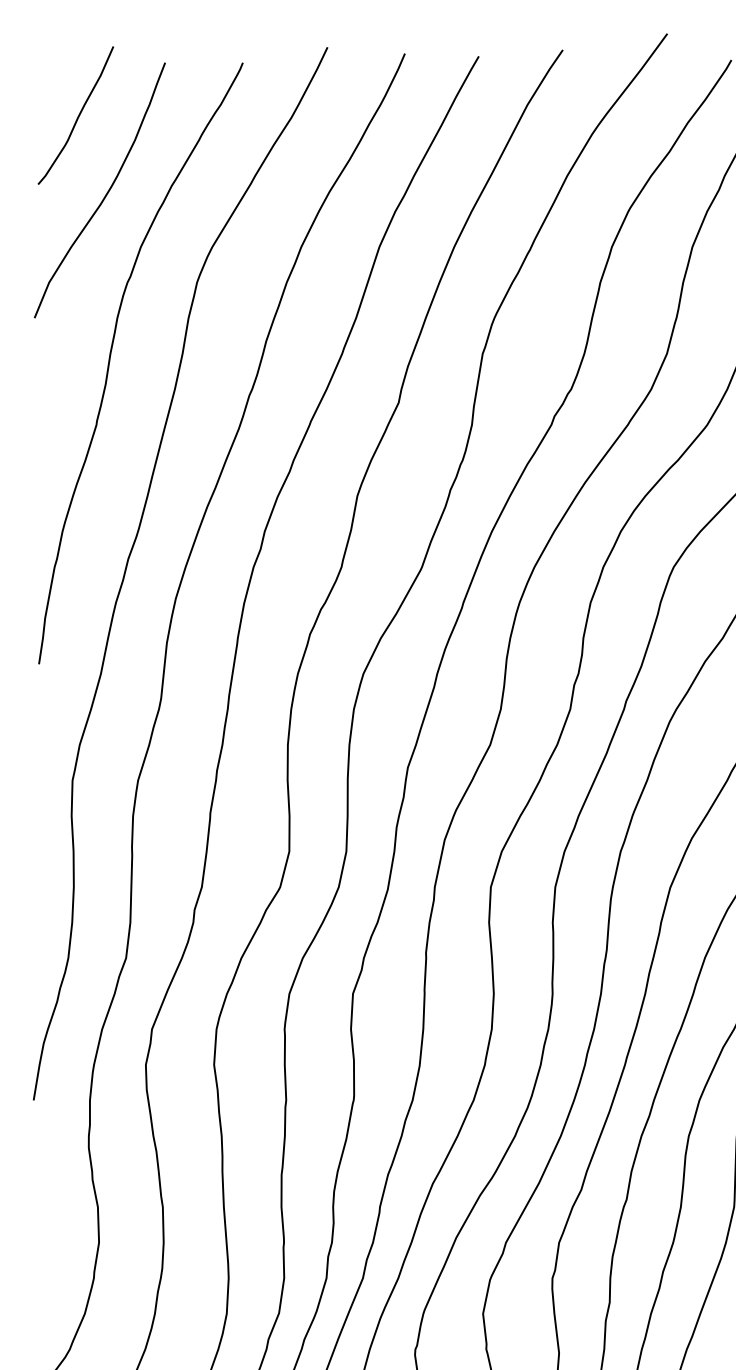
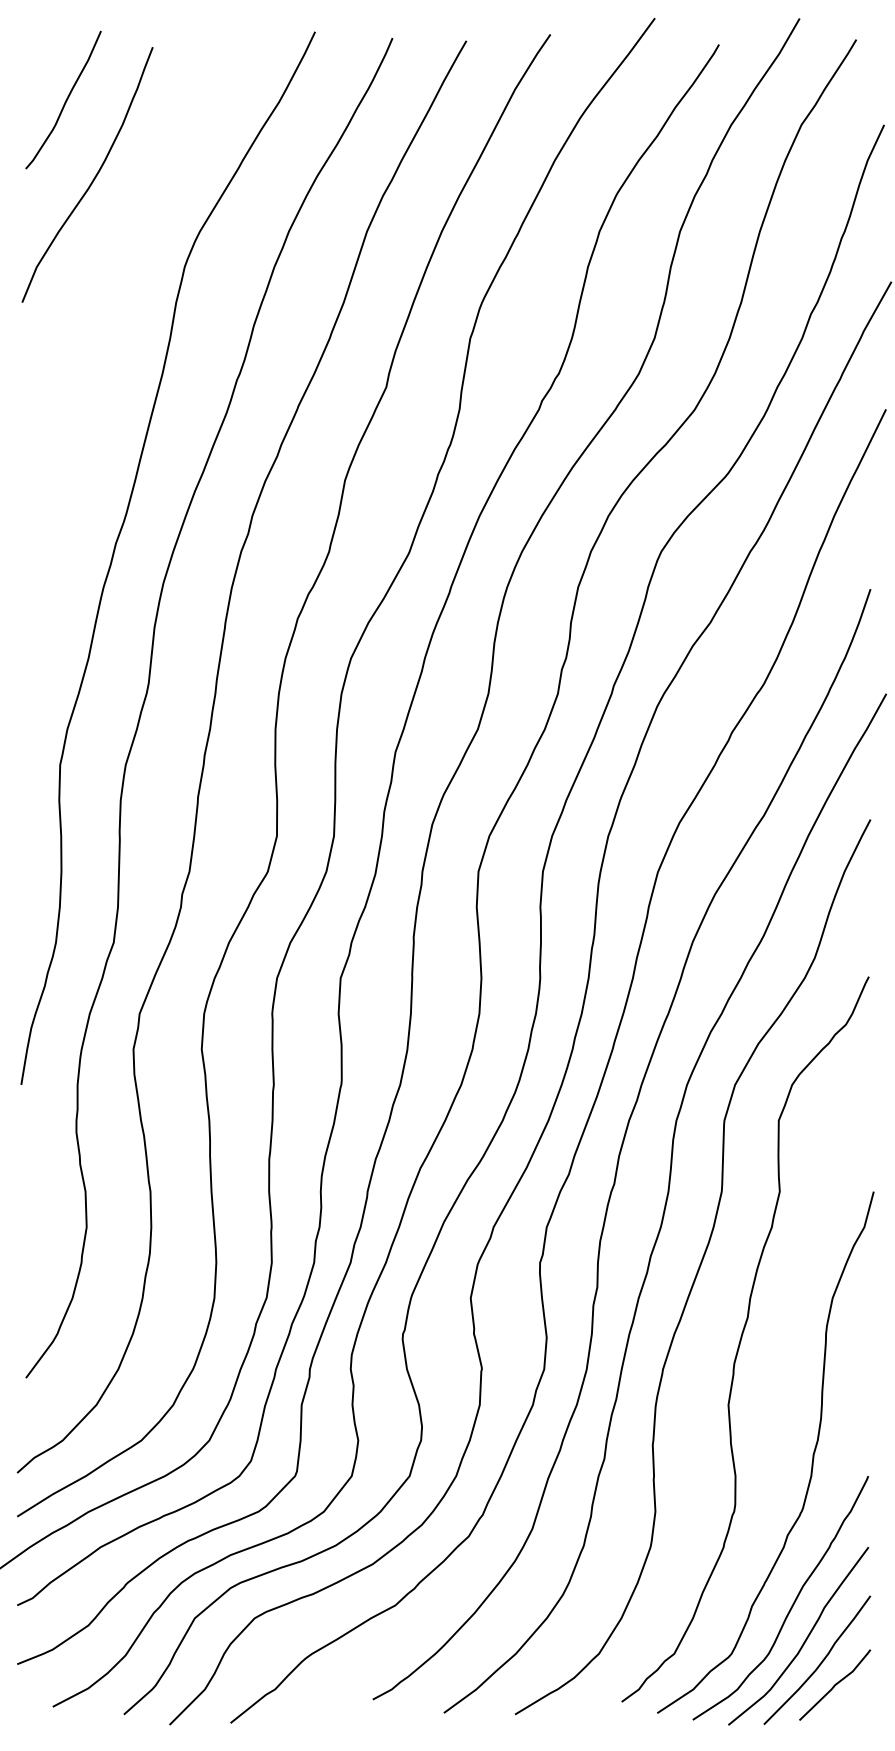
curve: (110, 359) -> (98, 343), removed

